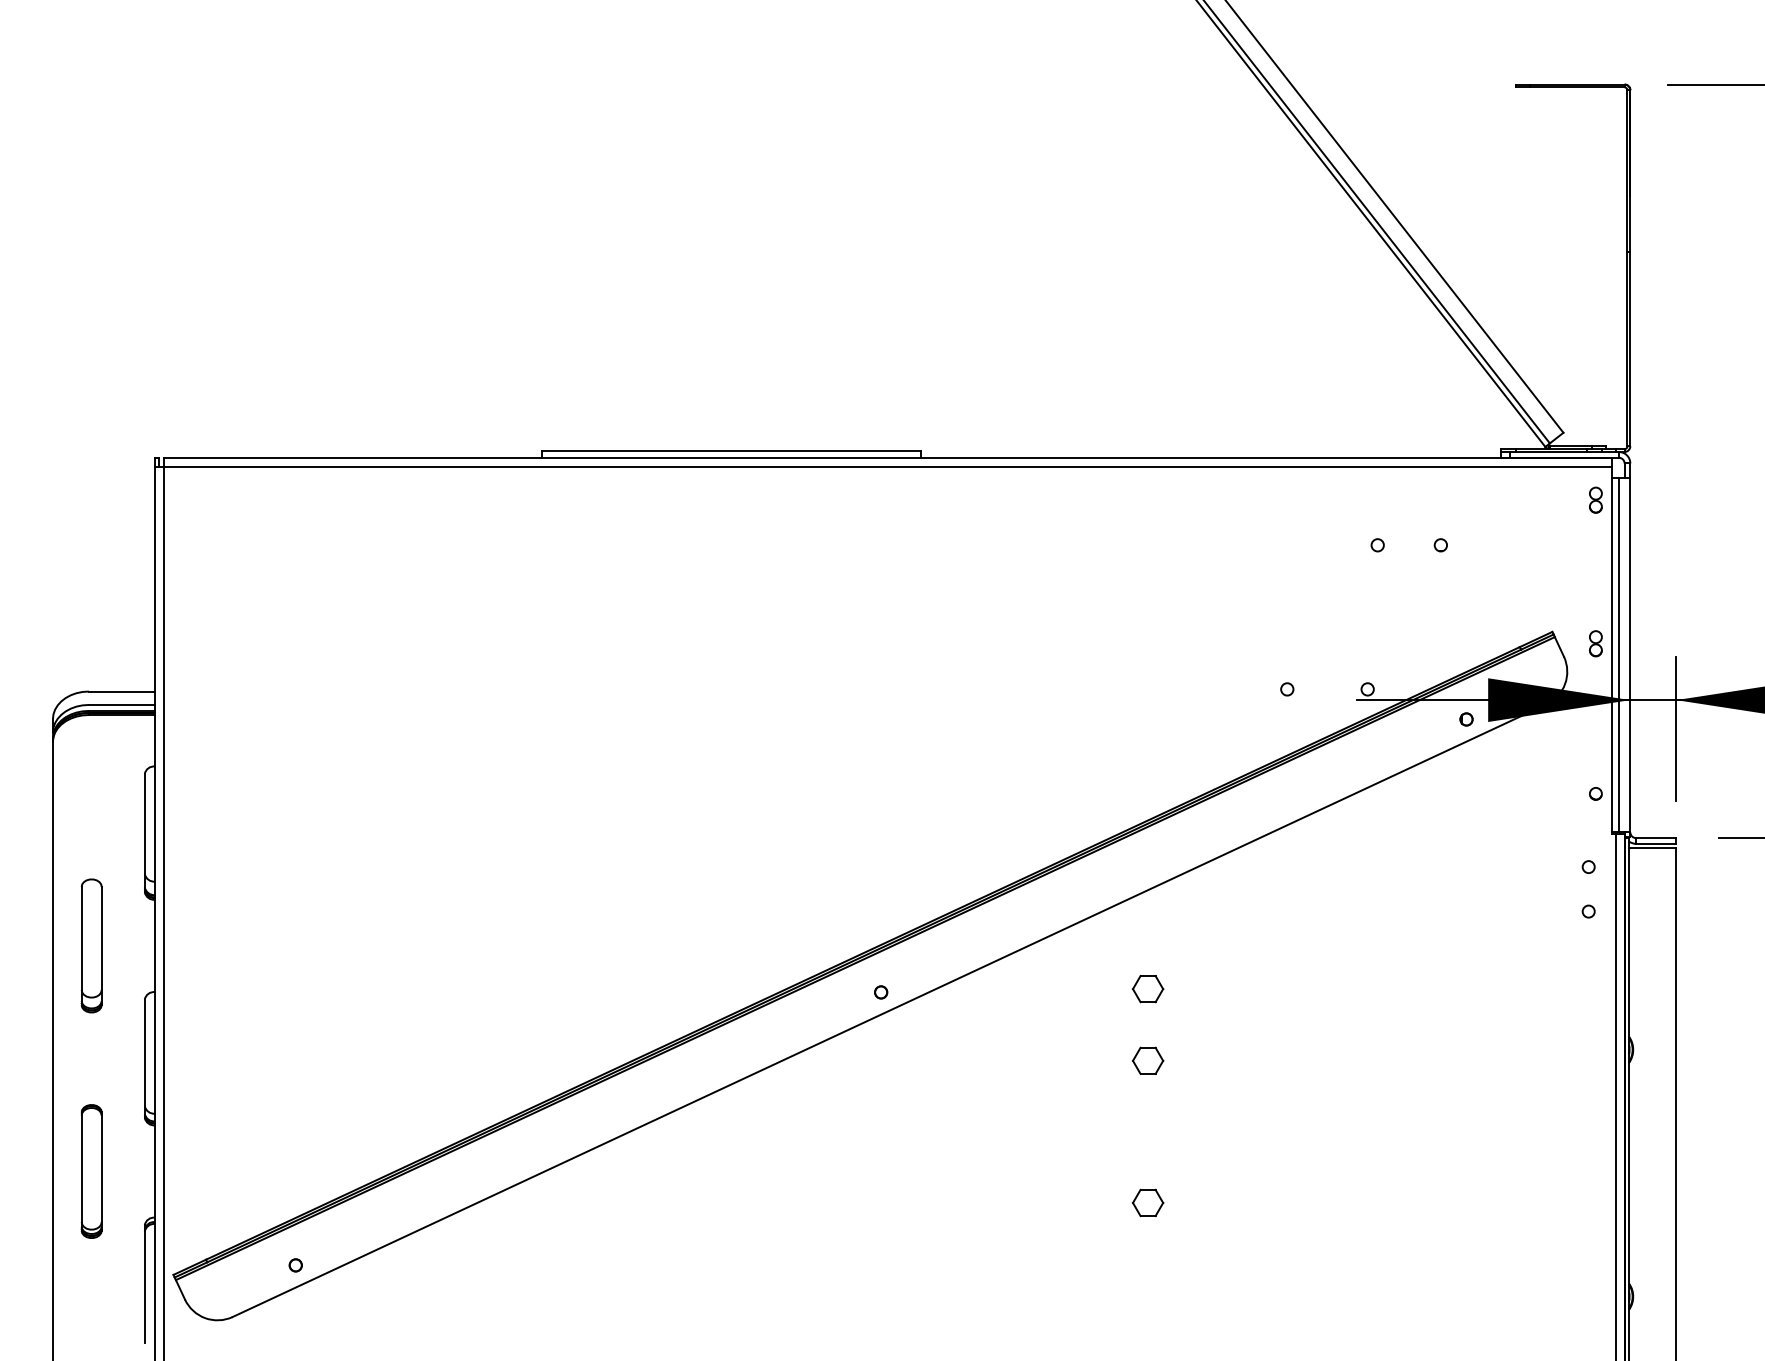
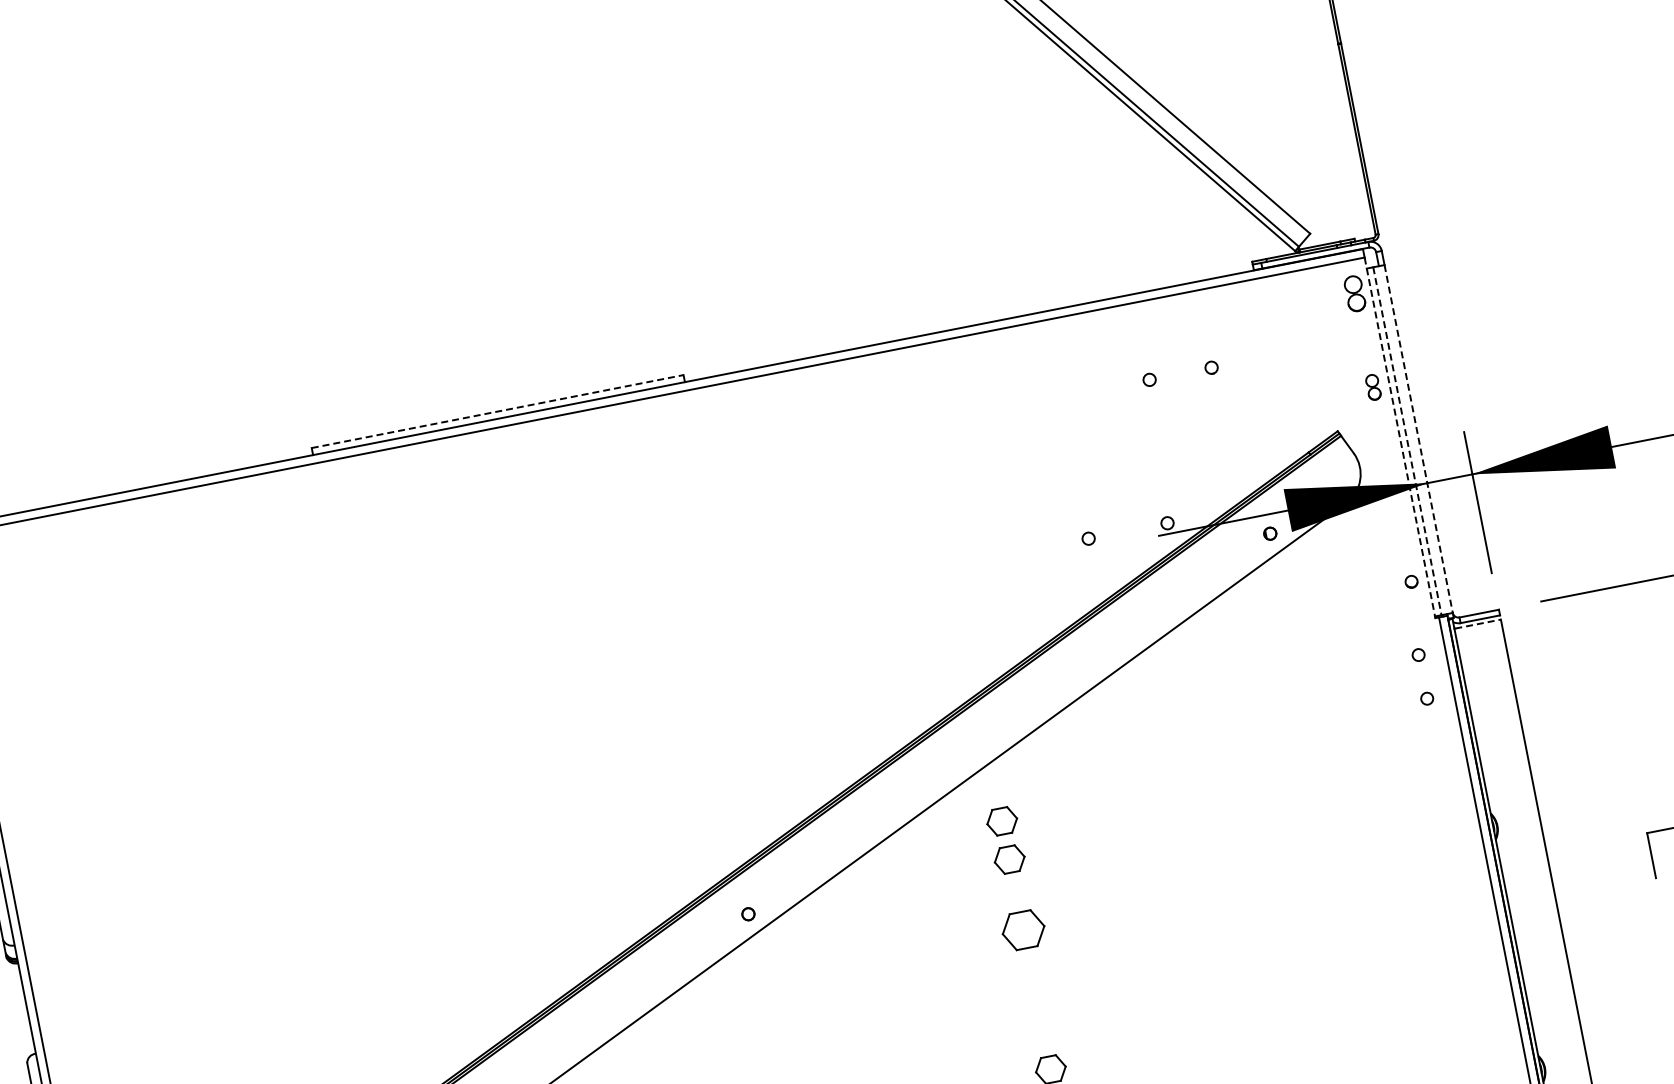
line: (732, 450) -> (498, 411), solid -> dashed
part: (1595, 499) -> (1354, 293), size x1.4
part: (1595, 643) -> (1373, 387), moved
line: (1612, 650) -> (1400, 437), solid -> dashed
line: (1618, 655) -> (1407, 441), solid -> dashed
line: (1630, 655) -> (1418, 439), solid -> dashed
line: (1653, 848) -> (1478, 624), solid -> dashed
part: (1147, 950) -> (1001, 821), added
part: (1147, 1060) -> (1022, 929), size x1.4

